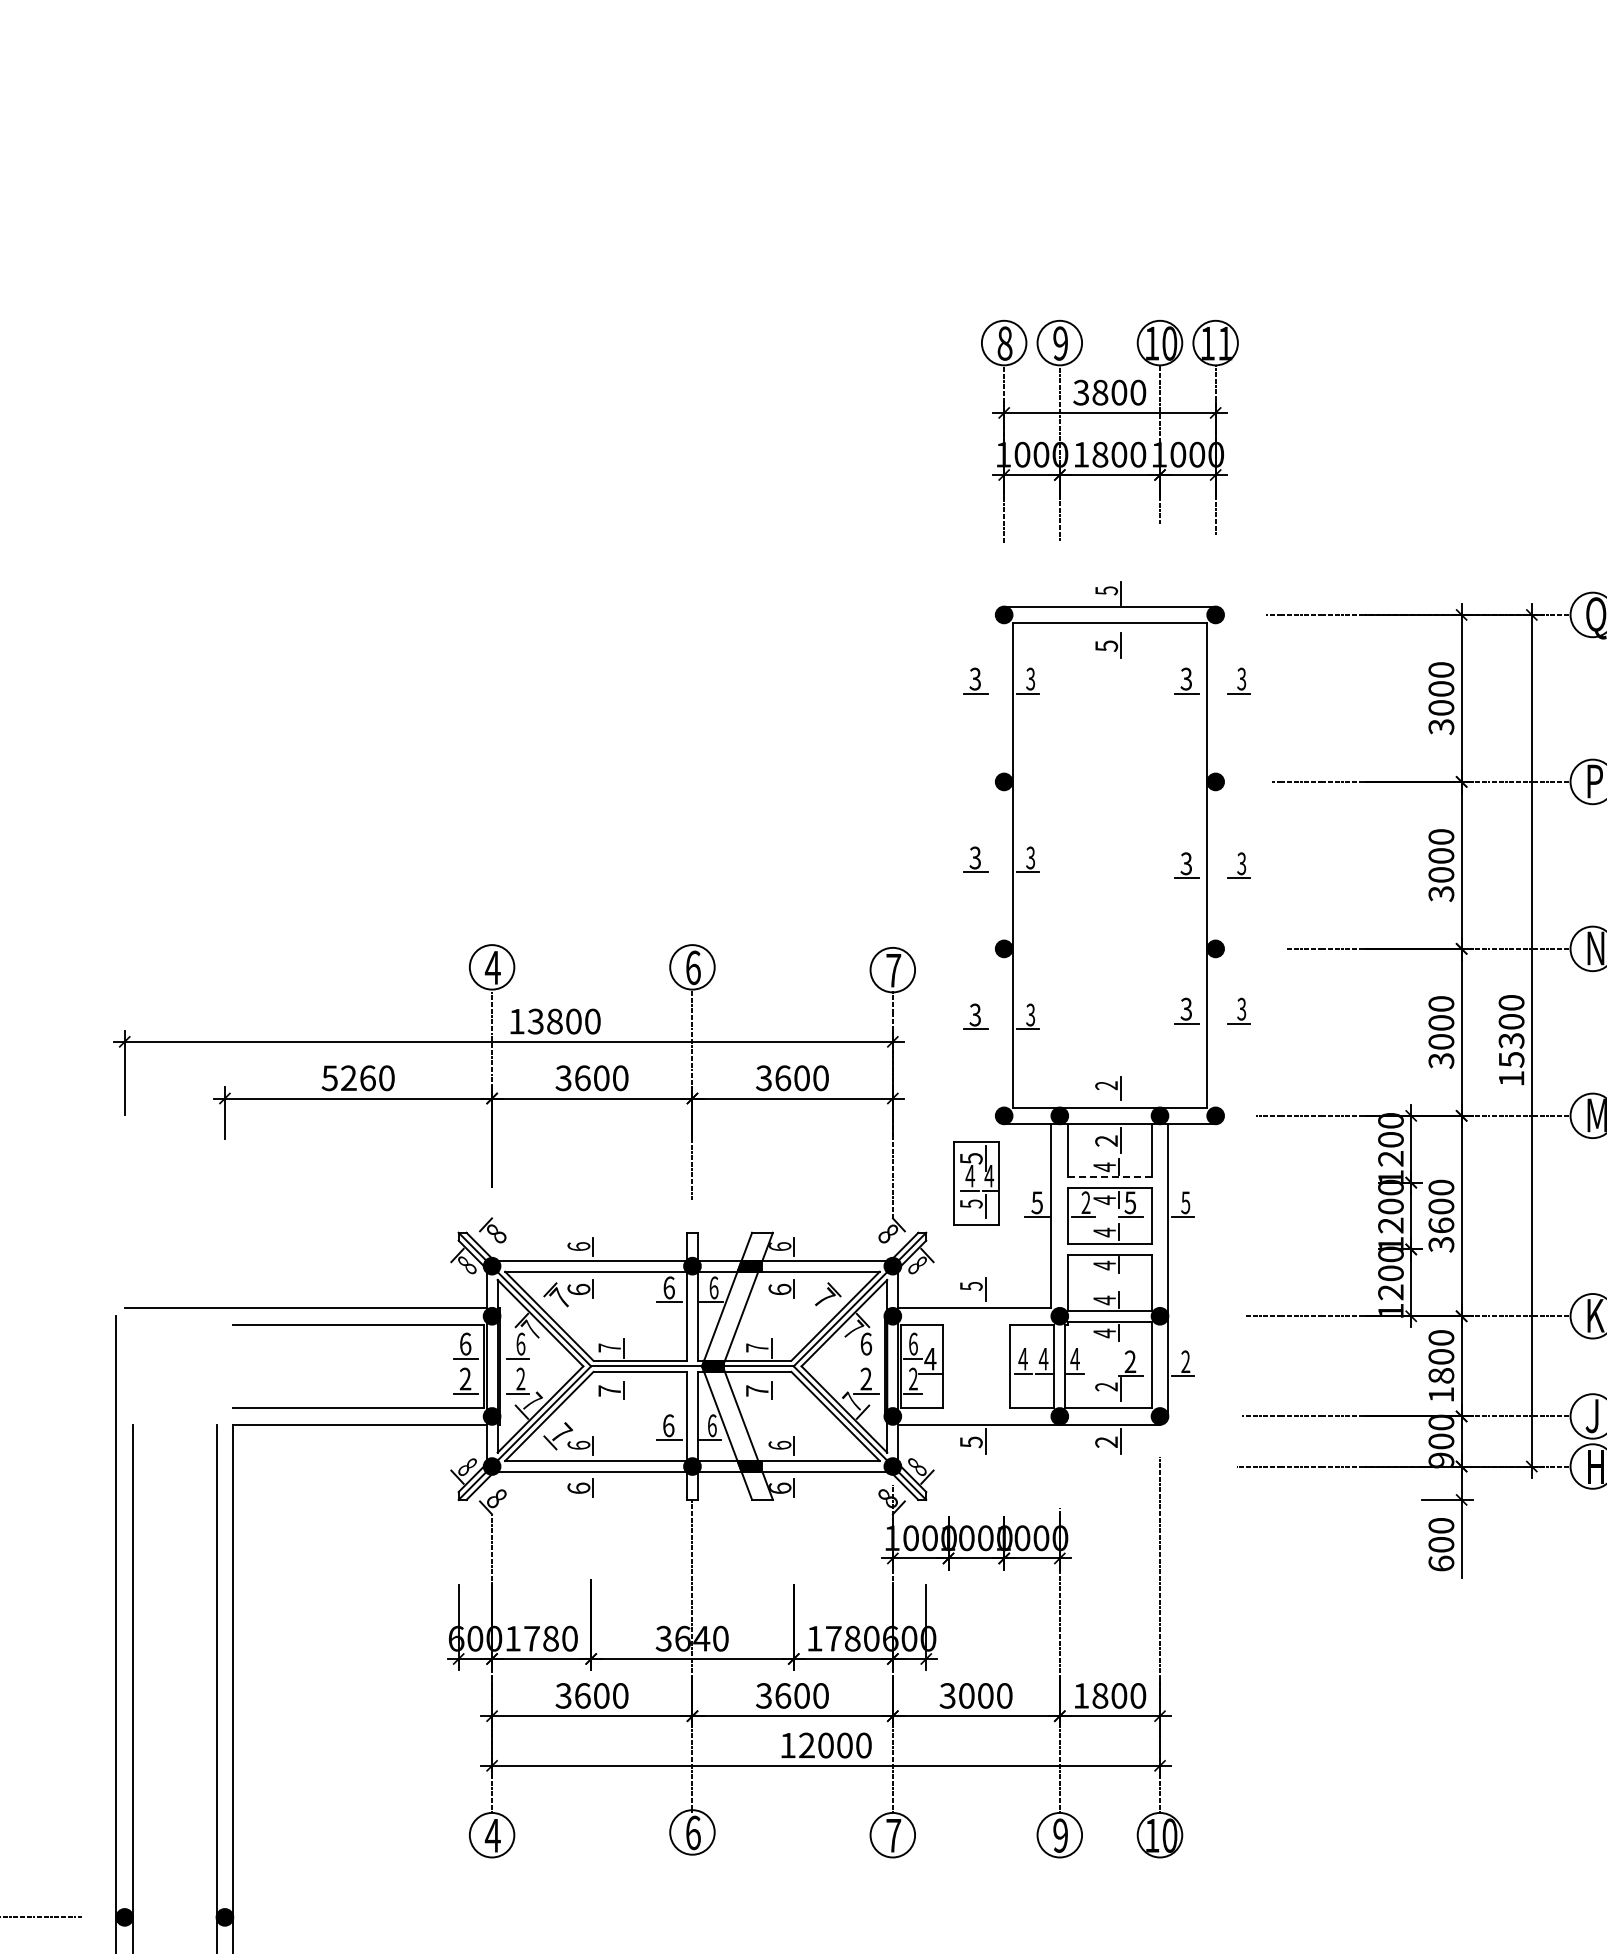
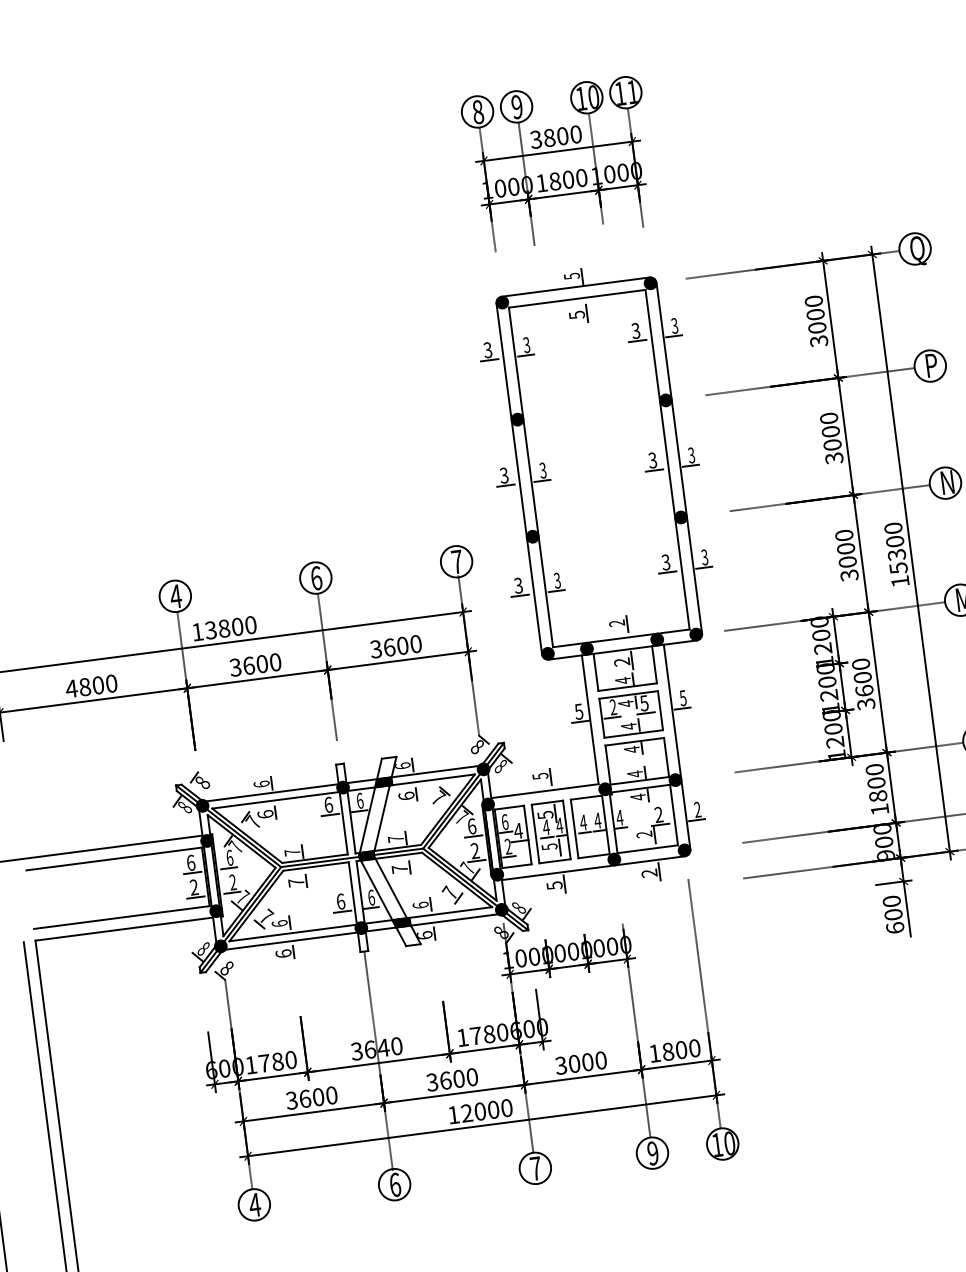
line: (995, 864) -> (518, 478), added
line: (1224, 864) -> (679, 457), added
text: (348, 1078) -> (84, 687), 5260 -> 4800
line: (1109, 1177) -> (627, 687), dashed -> solid
part: (976, 1183) -> (551, 832), moved
line: (866, 1358) -> (473, 836), added
part: (826, 1436) -> (452, 894), added

